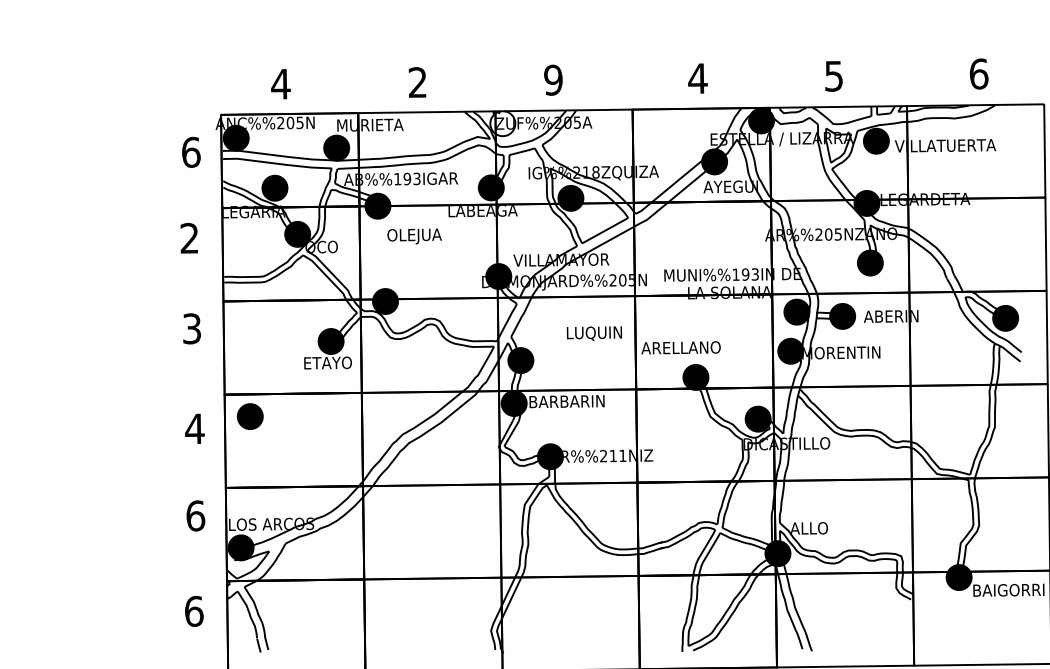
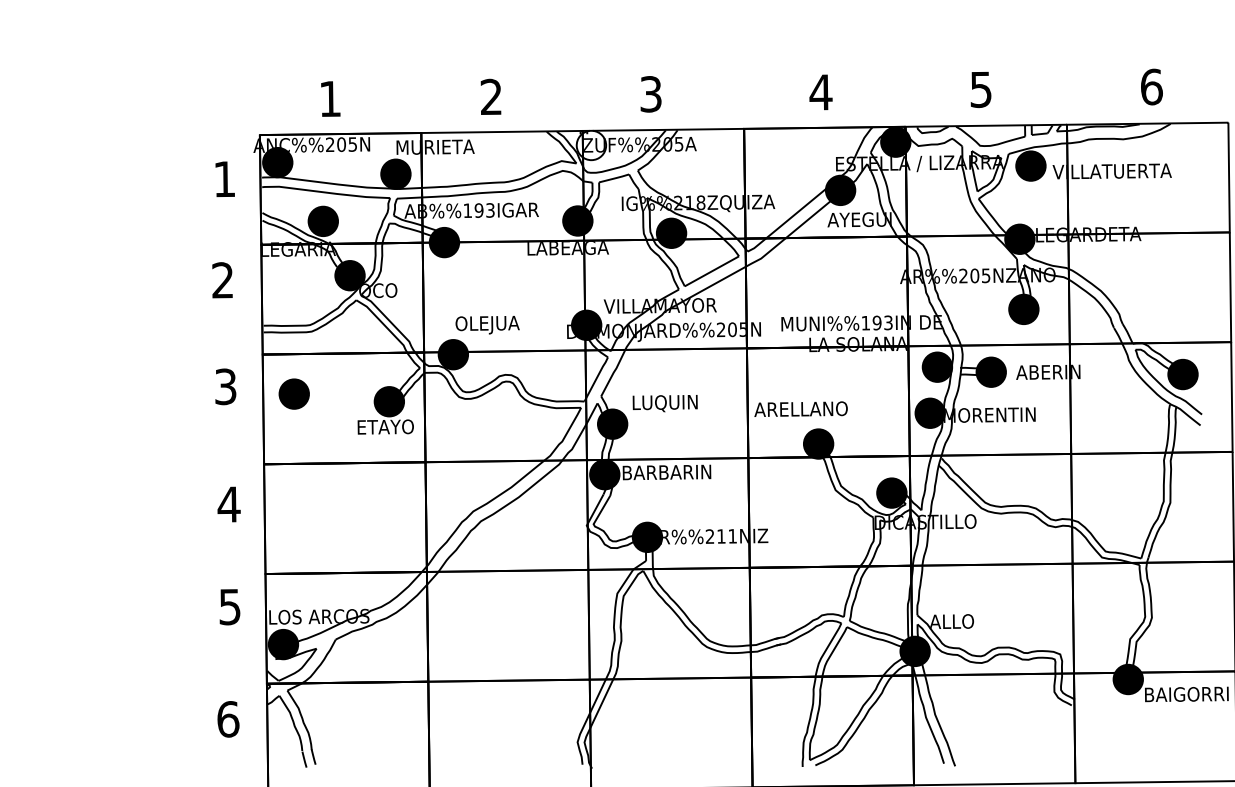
text: (553, 80) -> (650, 94), 9 -> 3
text: (280, 83) -> (329, 98), 4 -> 1
text: (190, 152) -> (224, 179), 6 -> 1
text: (414, 236) -> (487, 325), moved
text: (593, 333) -> (664, 403), moved
part: (249, 416) -> (293, 393), moved
text: (196, 515) -> (230, 606), 6 -> 5

